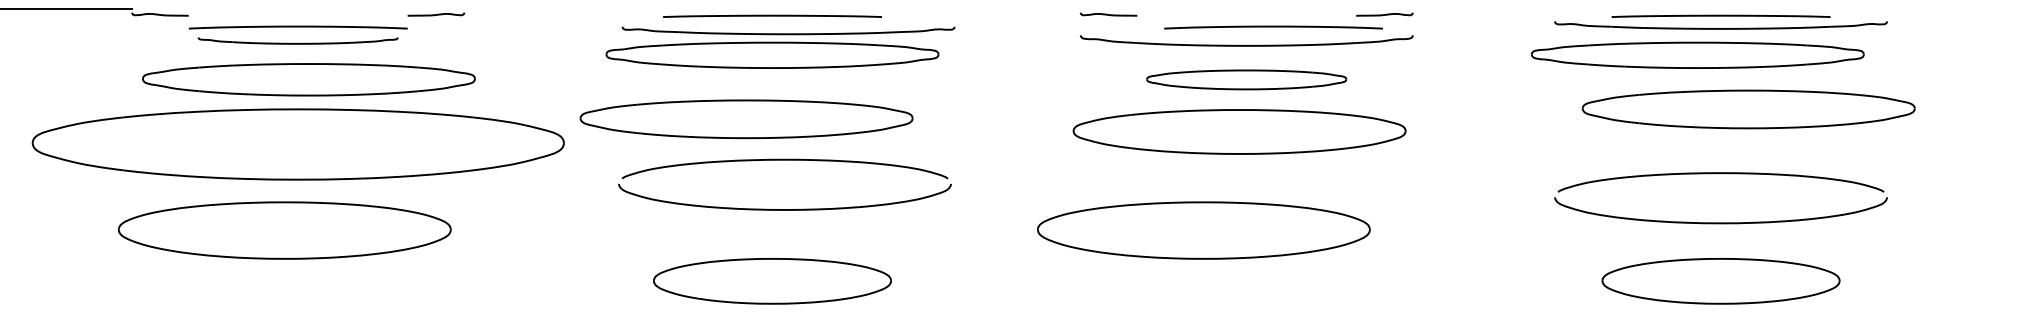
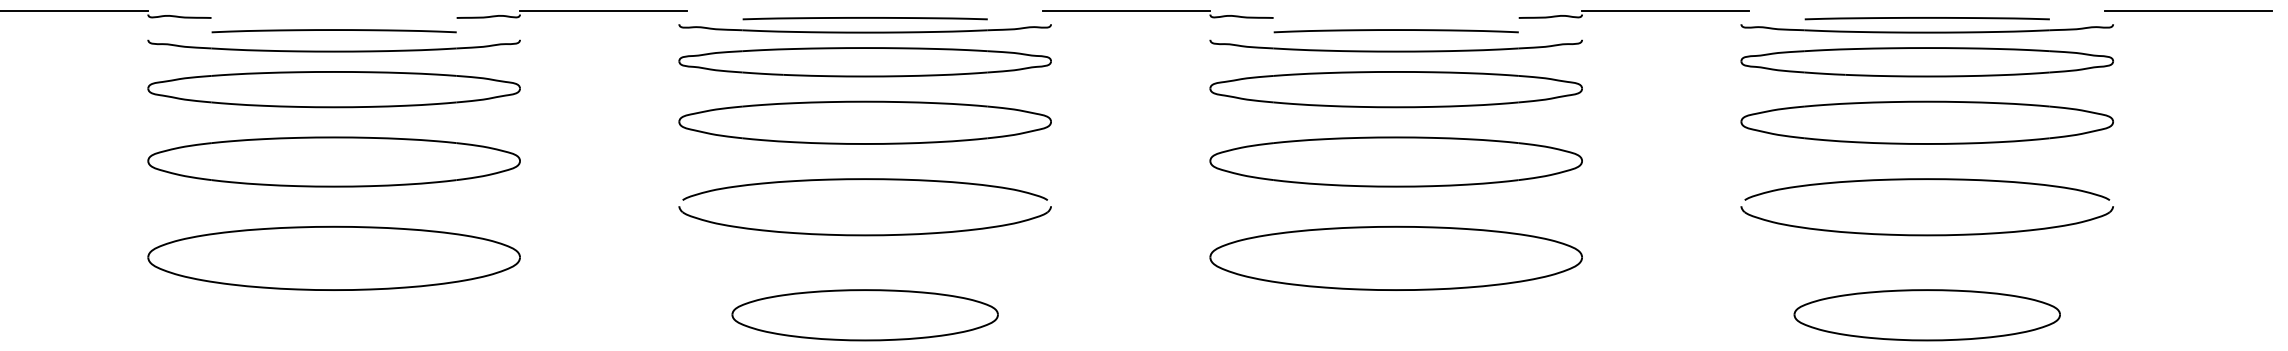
line: (538, 9) -> (603, 10), added
line: (1005, 9) -> (1126, 10), added
line: (1487, 9) -> (1665, 10), added
line: (1954, 9) -> (2188, 10), added
curve: (1272, 27) -> (1395, 30), moved
part: (787, 30) -> (864, 28), moved
part: (297, 40) -> (333, 45), size x1.67
part: (1697, 55) -> (1926, 62), moved
part: (308, 79) -> (333, 89), moved
part: (1246, 79) -> (1395, 89), size x1.67
part: (1748, 109) -> (1926, 122), moved
part: (745, 118) -> (864, 122), moved
part: (1238, 131) -> (1395, 161), moved
part: (297, 143) -> (333, 161), size x0.62
part: (784, 209) -> (864, 234), moved
part: (1720, 222) -> (1926, 234), moved
part: (284, 229) -> (333, 257), moved
part: (1203, 229) -> (1395, 257), moved

